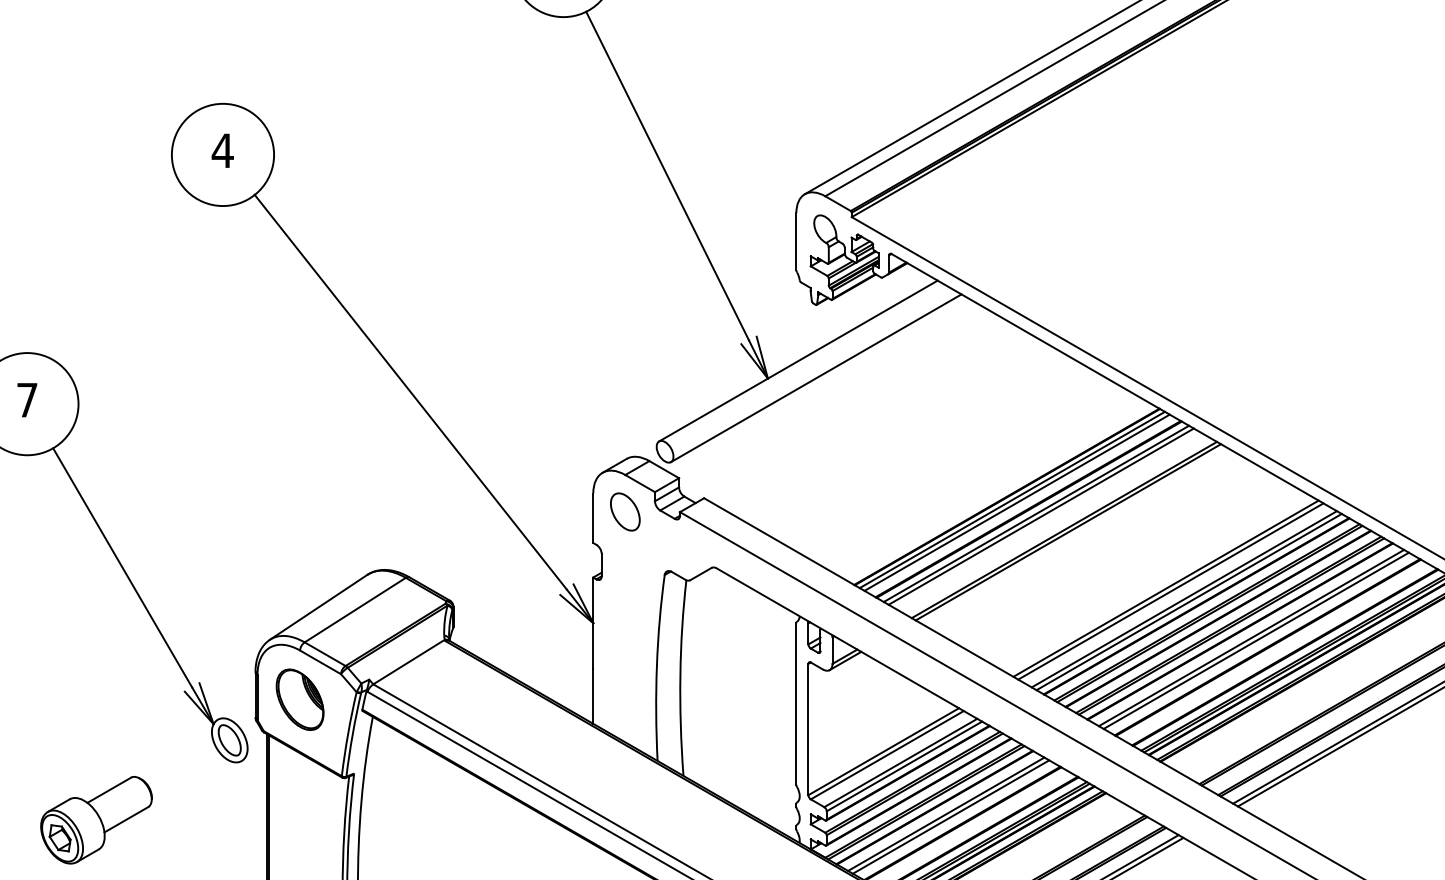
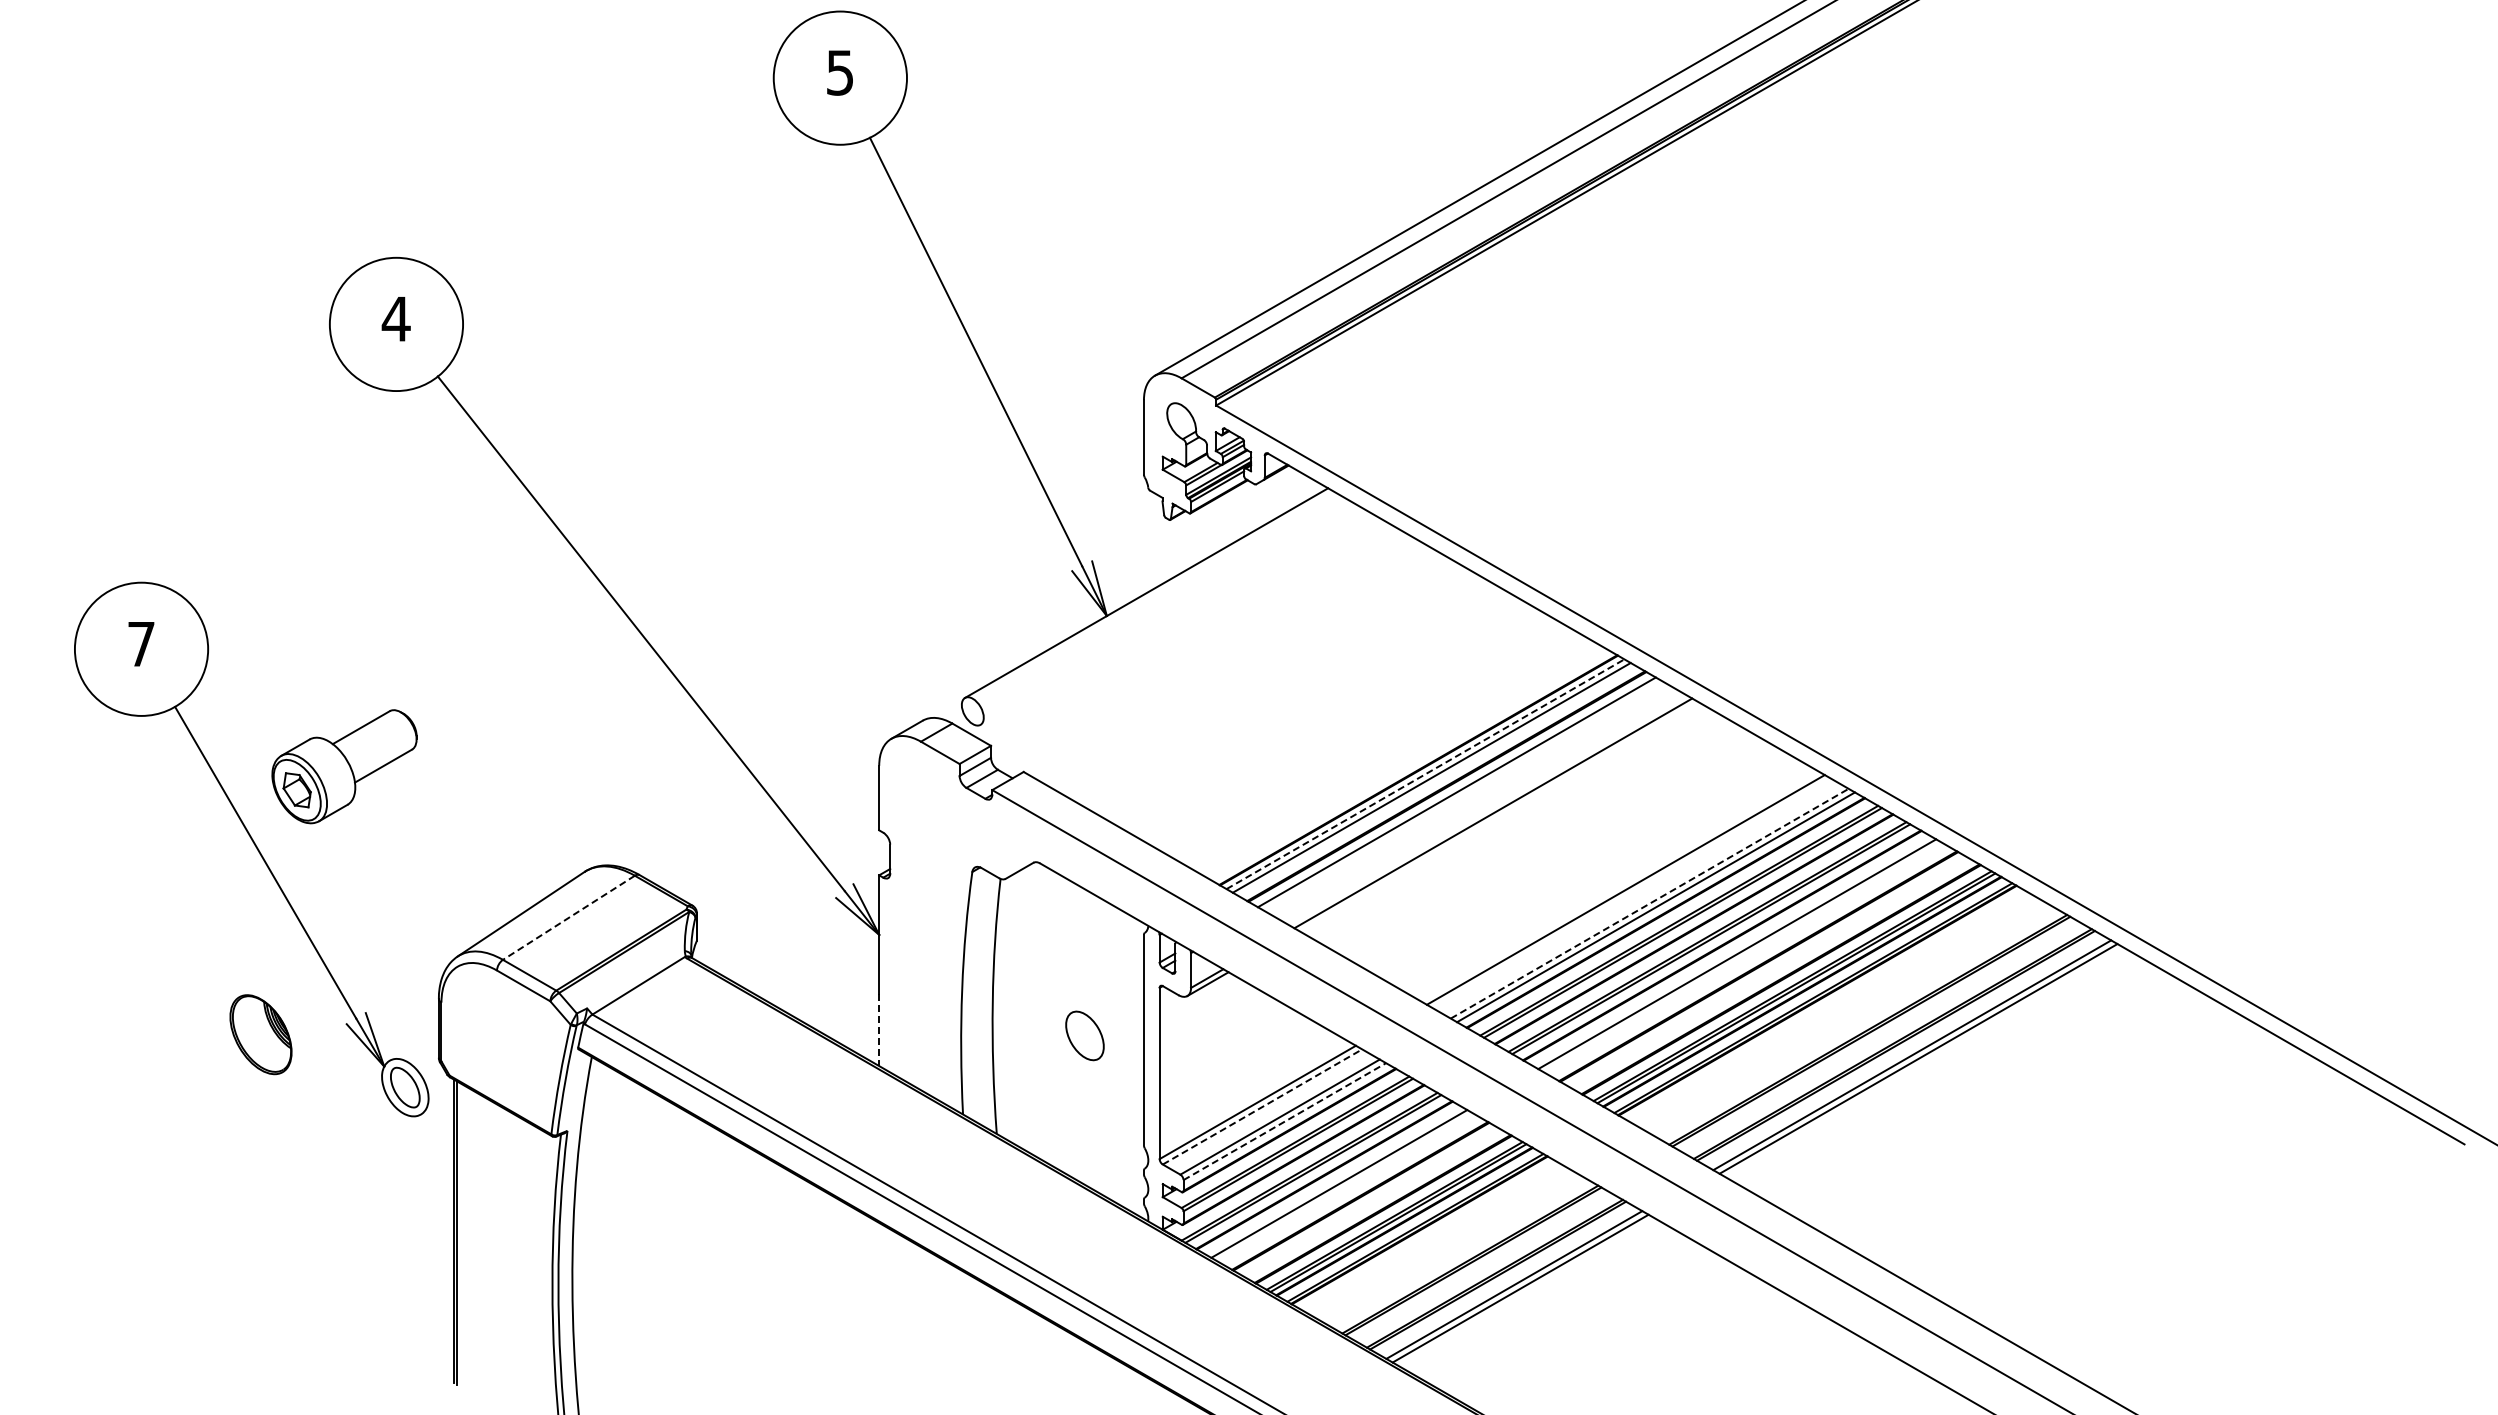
line: (815, 378) -> (1169, 615), removed
line: (1012, 500) -> (1425, 774), solid -> dashed
part: (624, 511) -> (1084, 1035), moved
line: (1041, 516) -> (1463, 795), removed
line: (1068, 532) -> (1498, 816), removed
line: (1171, 591) -> (1632, 893), removed
line: (1184, 599) -> (1649, 903), solid -> dashed
line: (354, 610) -> (568, 918), solid -> dashed
line: (1256, 640) -> (1743, 957), removed
line: (593, 696) -> (879, 1030), solid -> dashed
part: (299, 699) -> (260, 1034), moved
line: (887, 754) -> (1262, 1106), solid -> dashed
line: (904, 766) -> (1284, 1121), solid -> dashed
line: (950, 816) -> (1345, 1187), removed
part: (96, 820) -> (344, 766), moved

